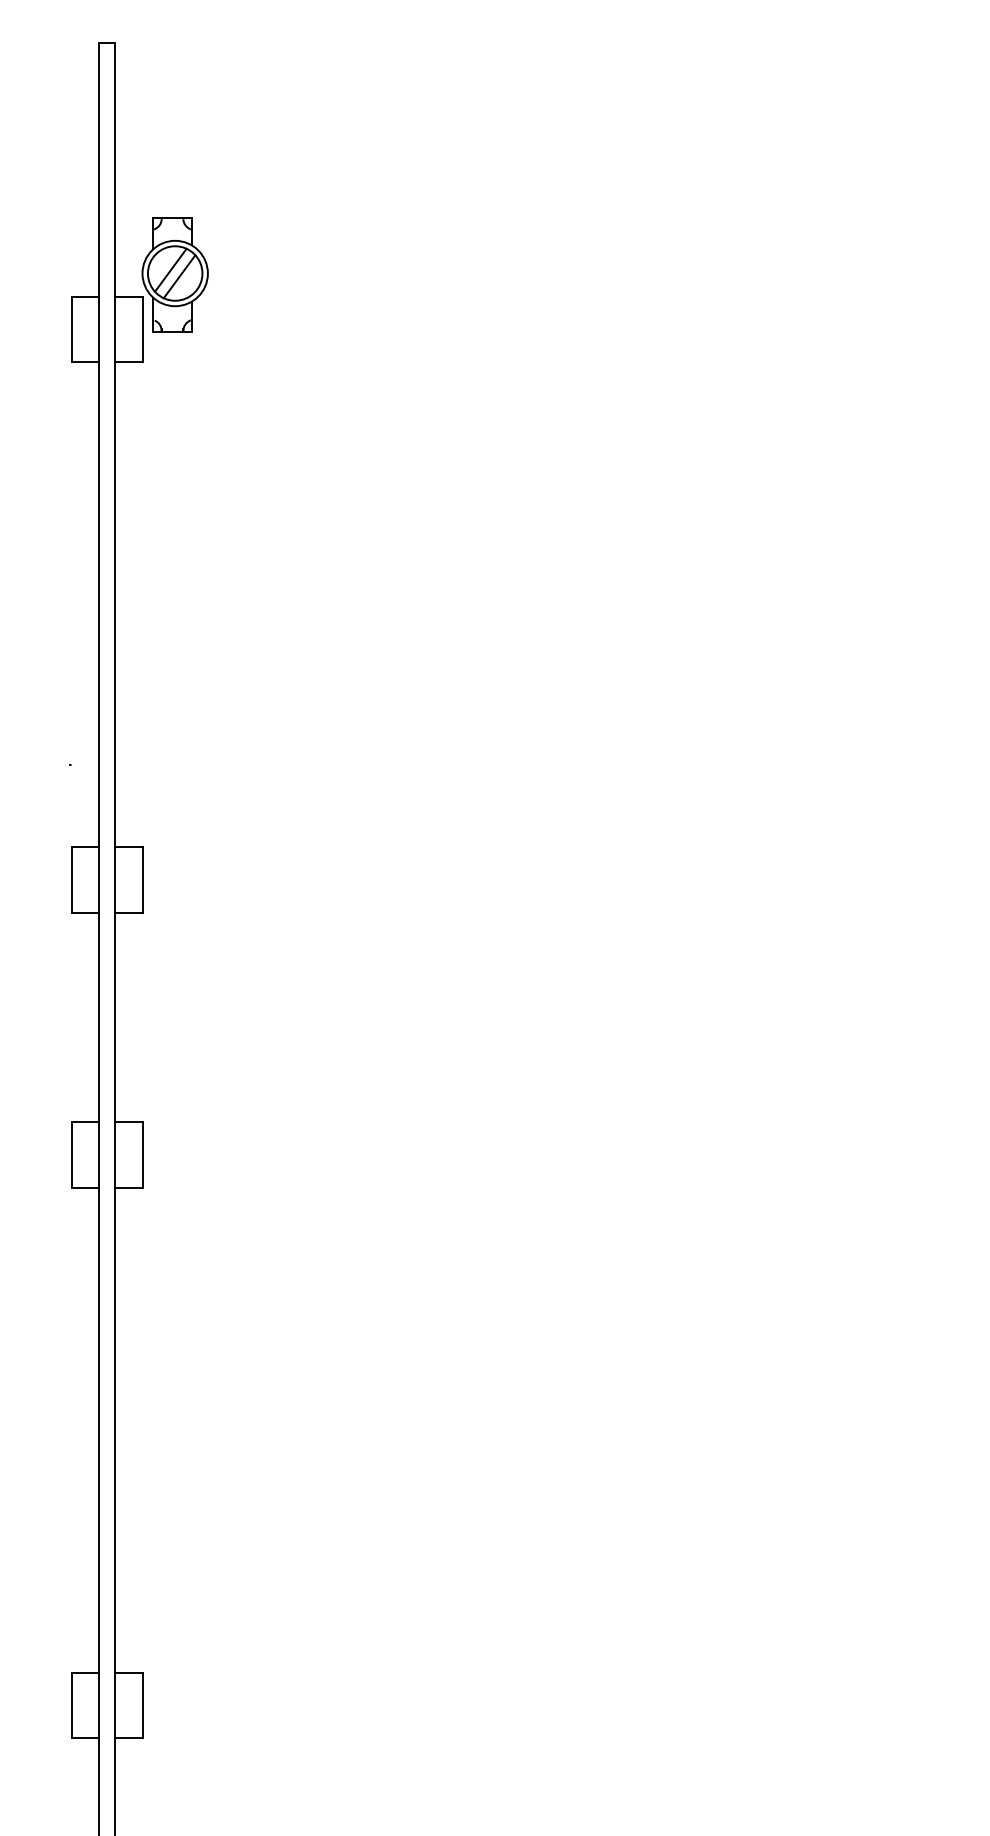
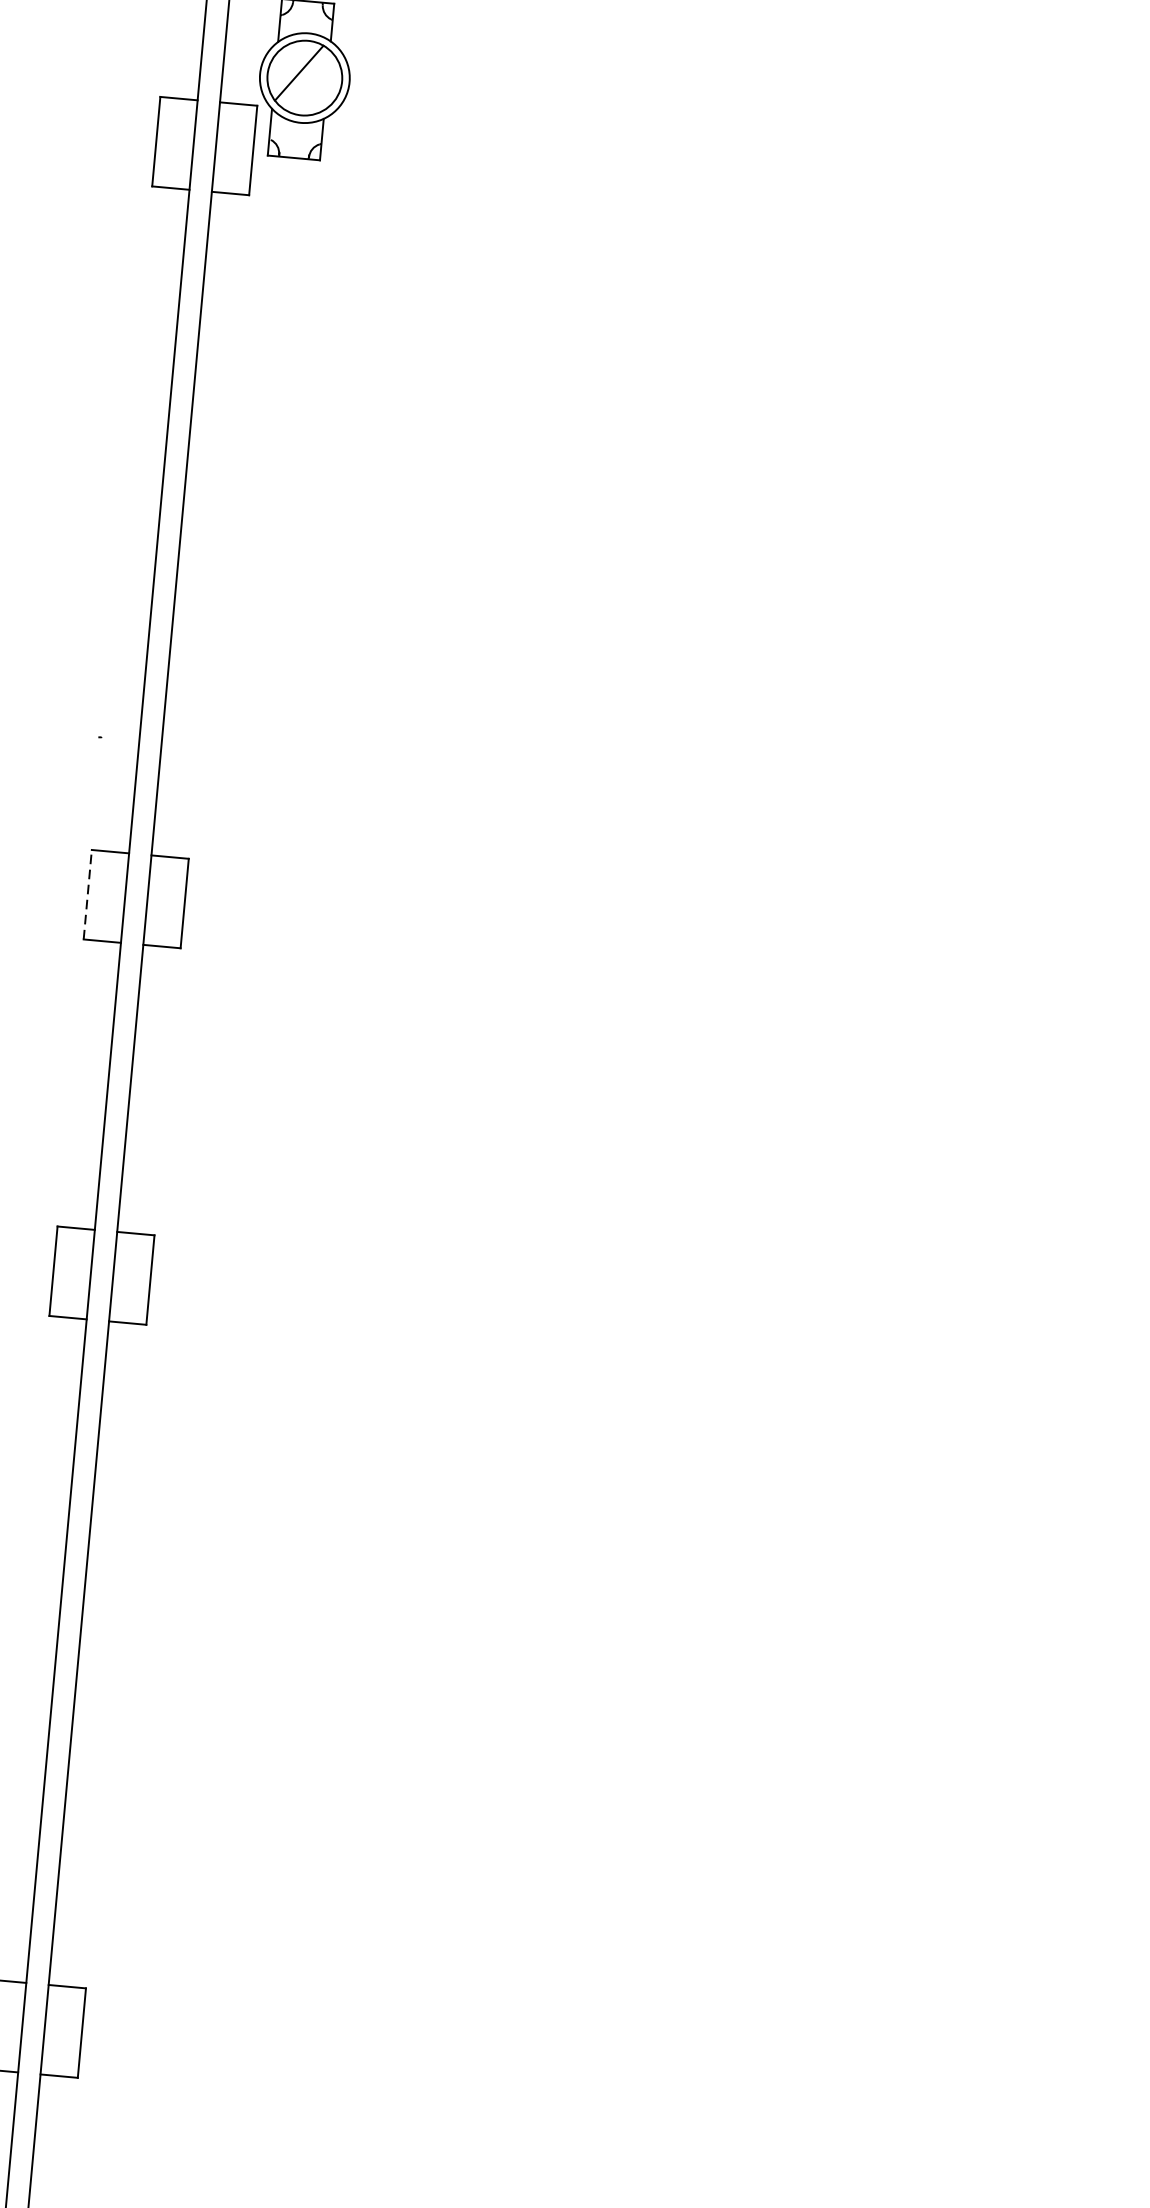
line: (179, 276) -> (310, 82), removed
line: (71, 879) -> (87, 894), solid -> dashed

